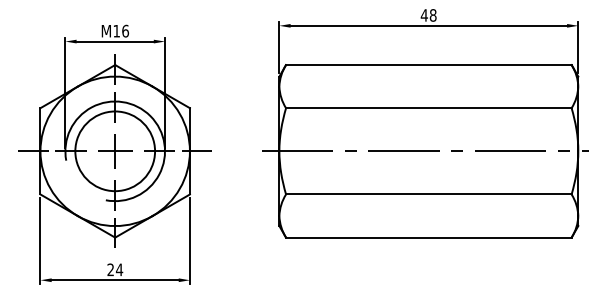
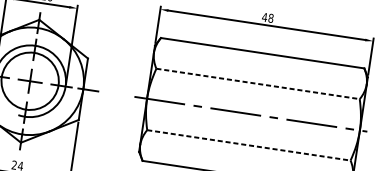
line: (428, 108) -> (257, 84), solid -> dashed
line: (428, 194) -> (248, 145), solid -> dashed

